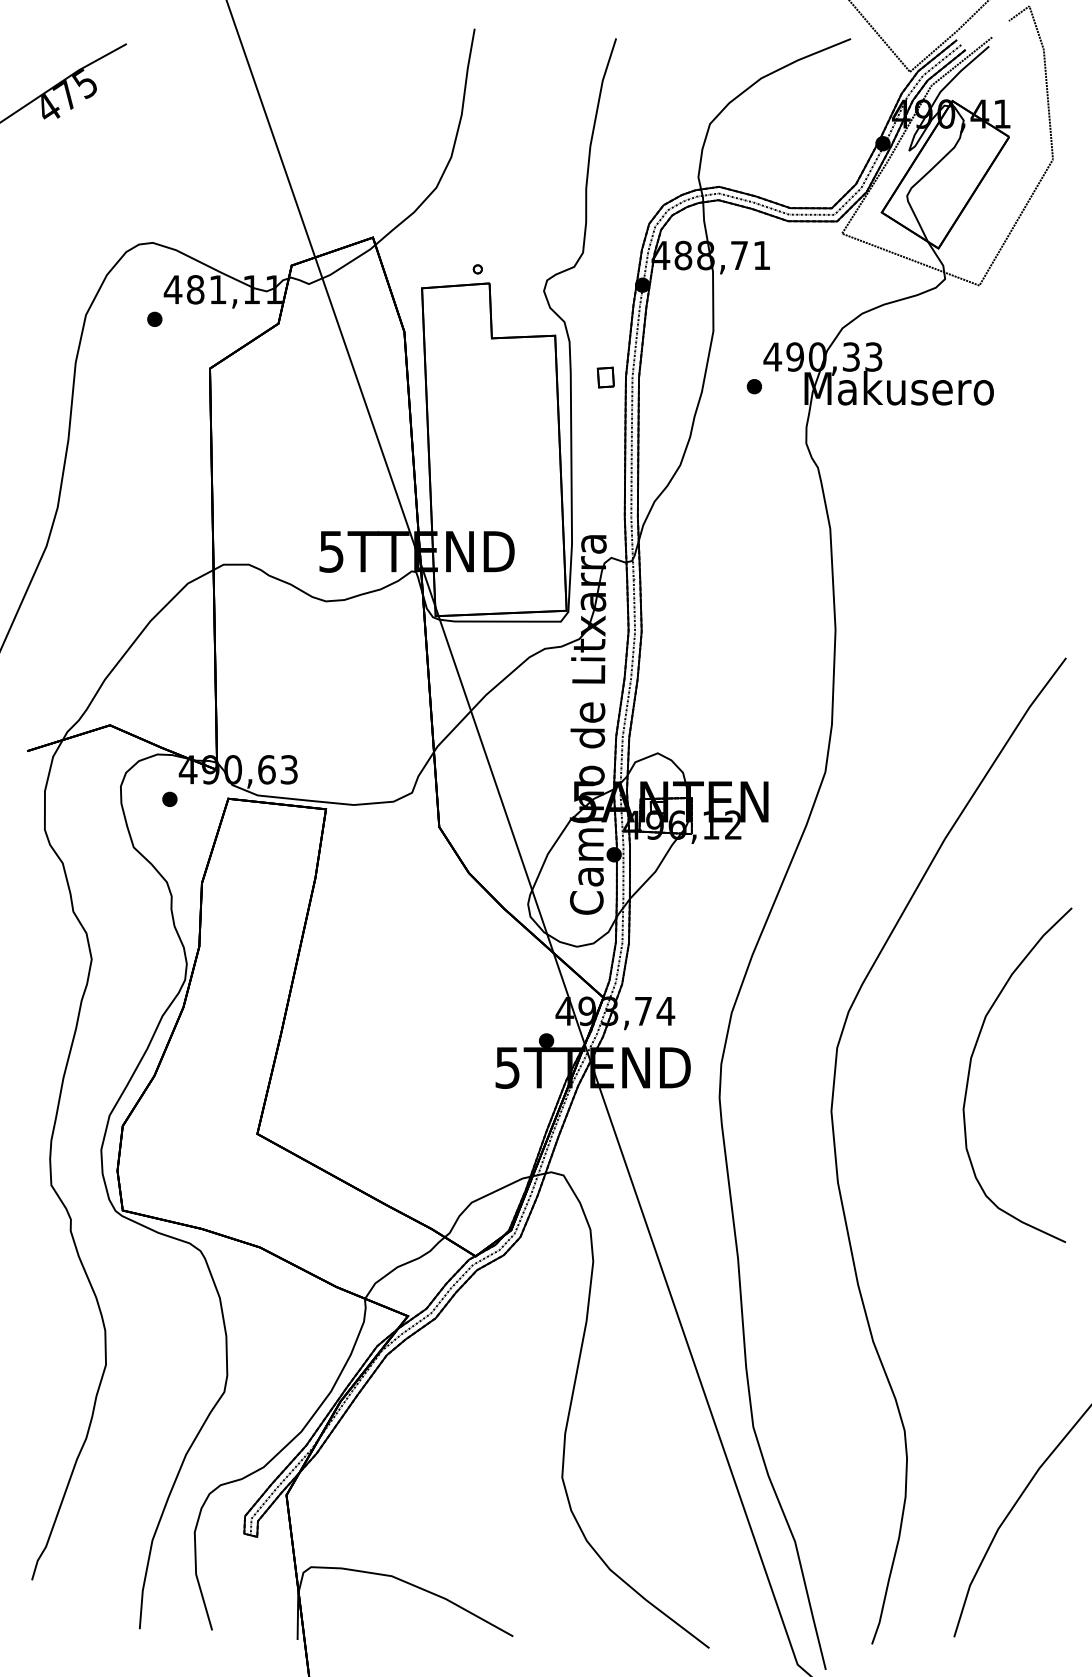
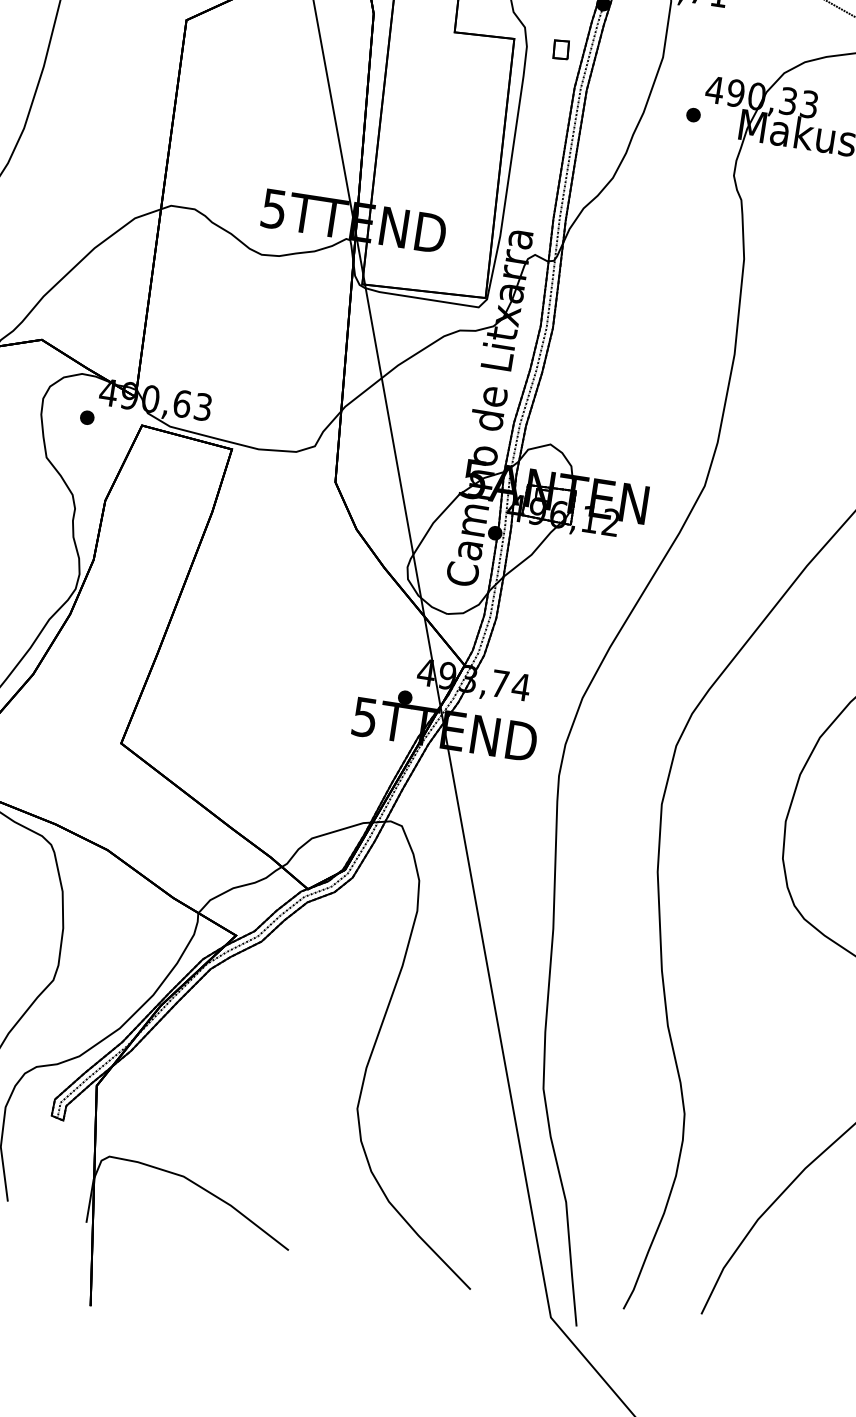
part: (605, 377) -> (560, 49), moved

